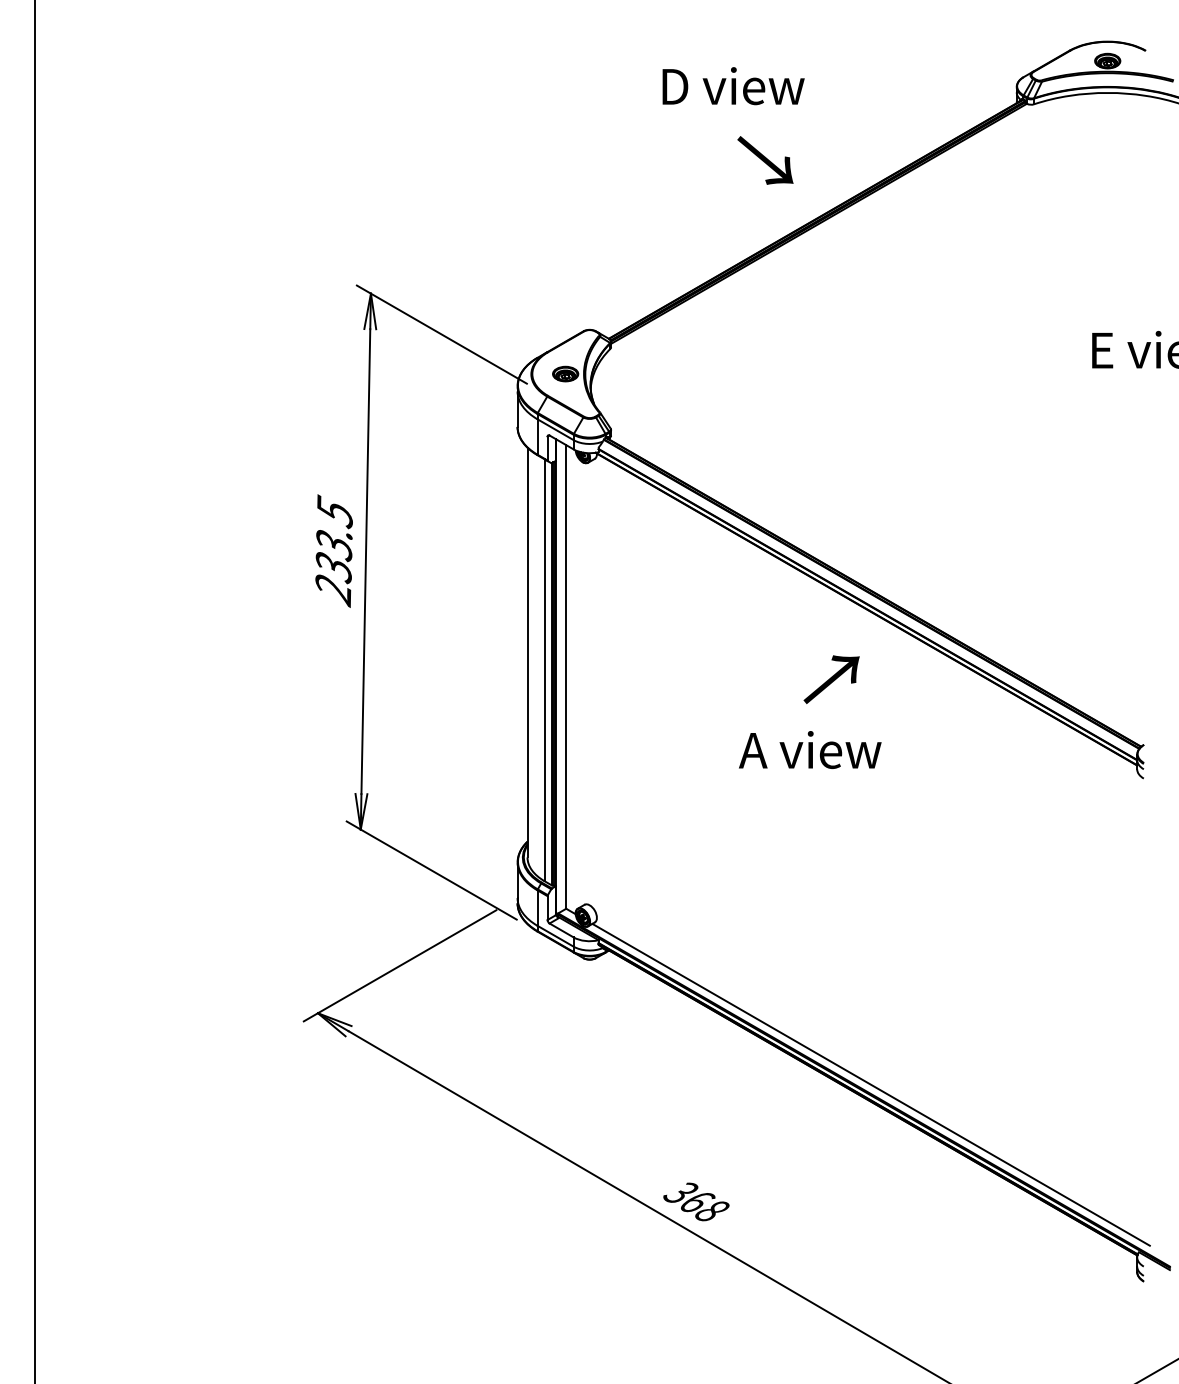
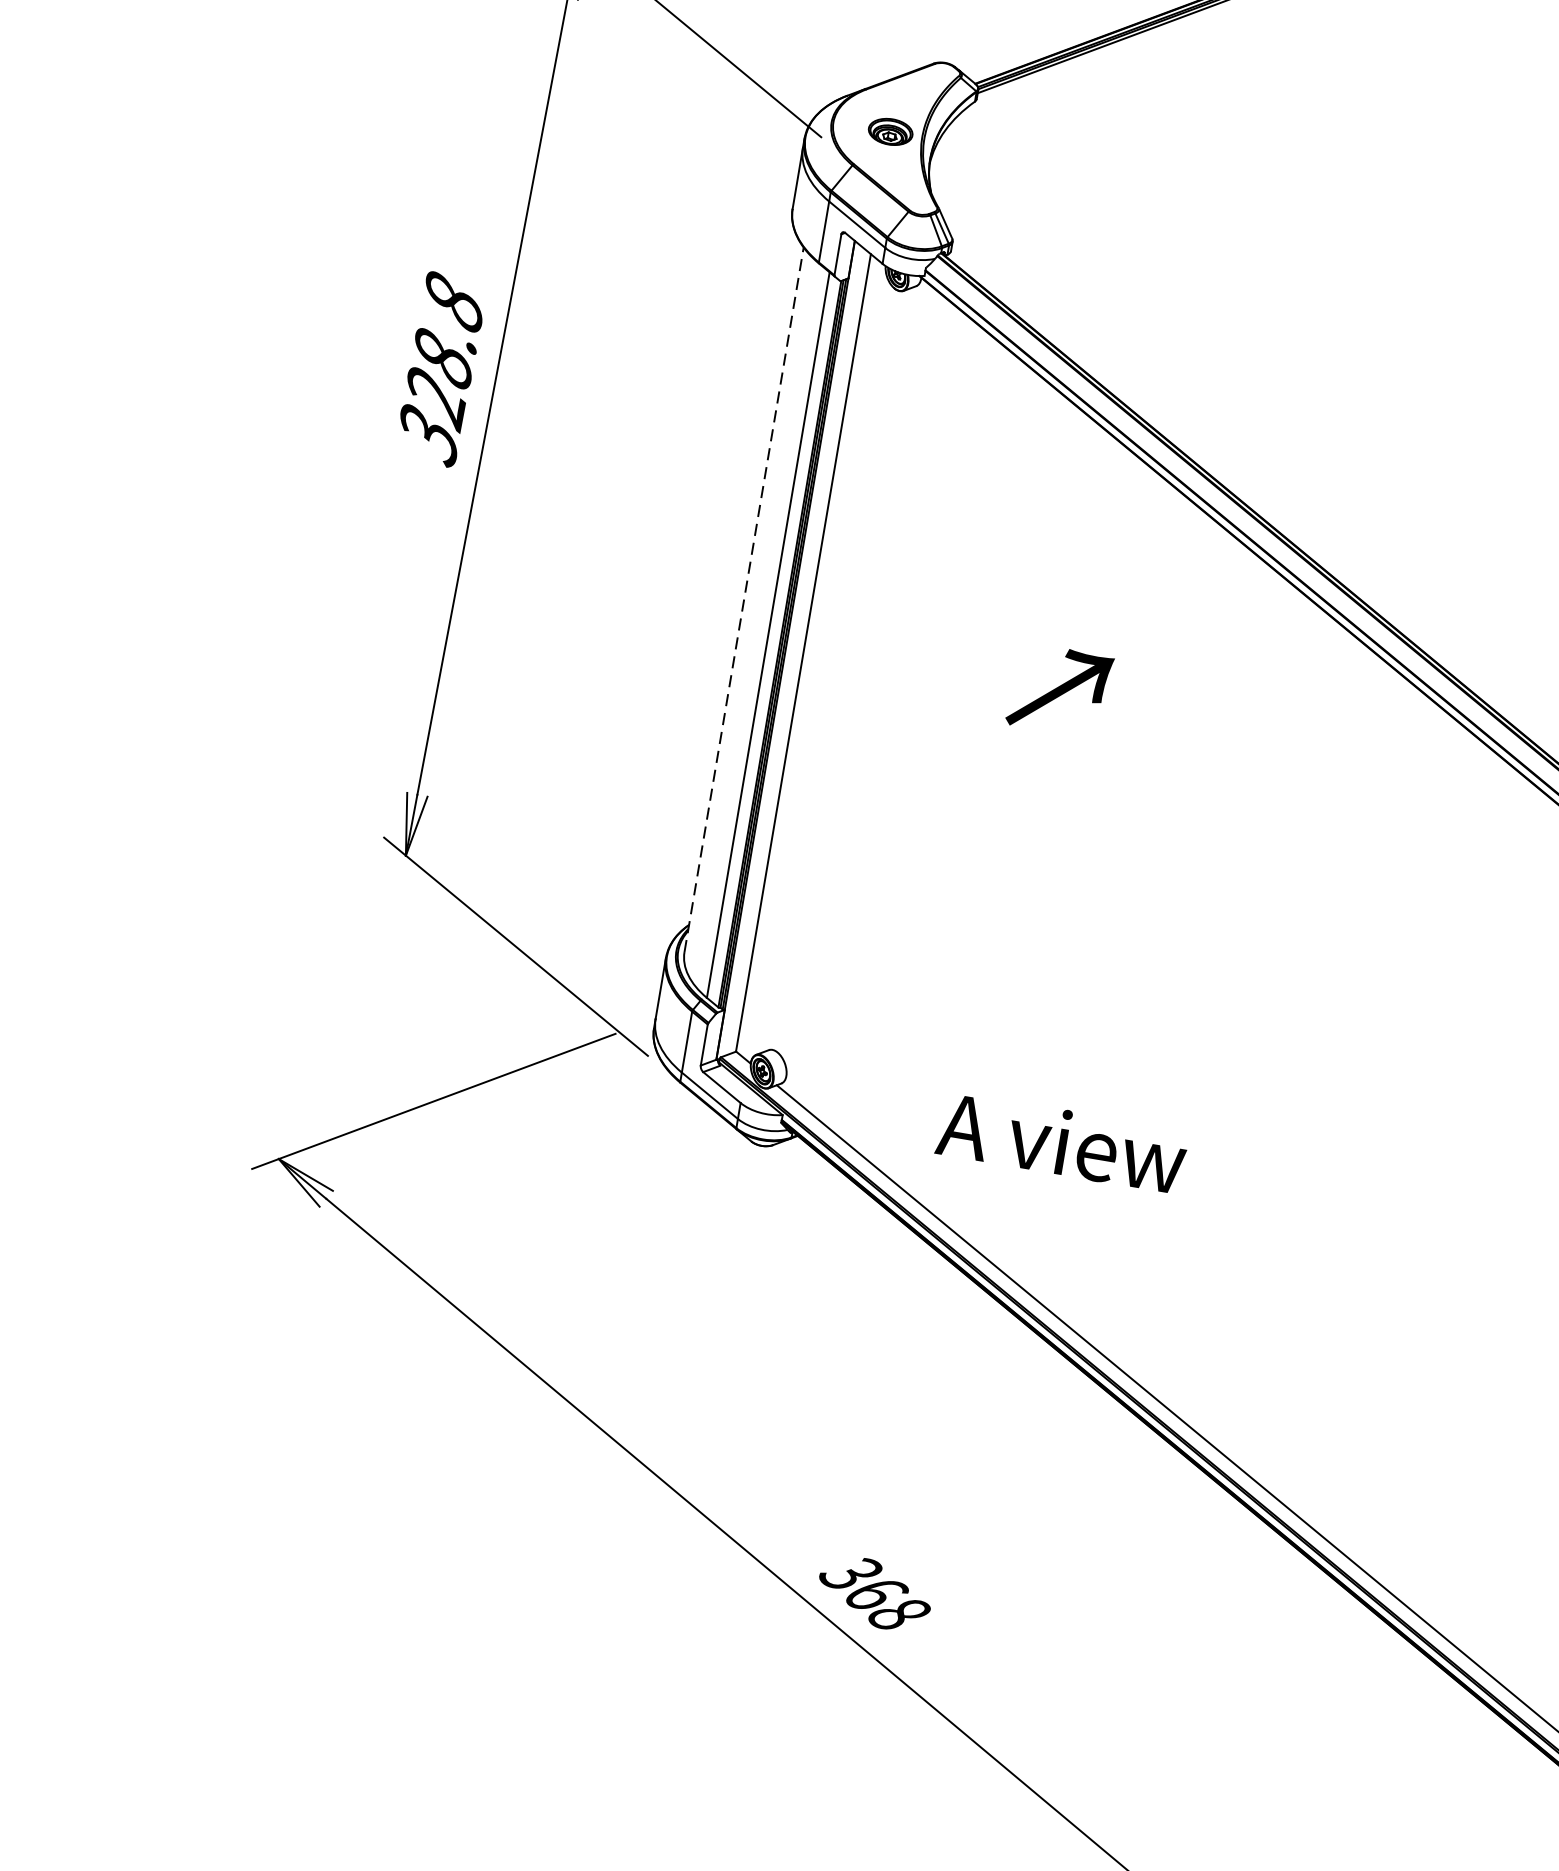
text: (333, 550) -> (440, 367), 233.5 -> 328.8
line: (527, 652) -> (744, 599), solid -> dashed
text: (831, 679) -> (1059, 690), moved
text: (810, 749) -> (1062, 1141), moved

